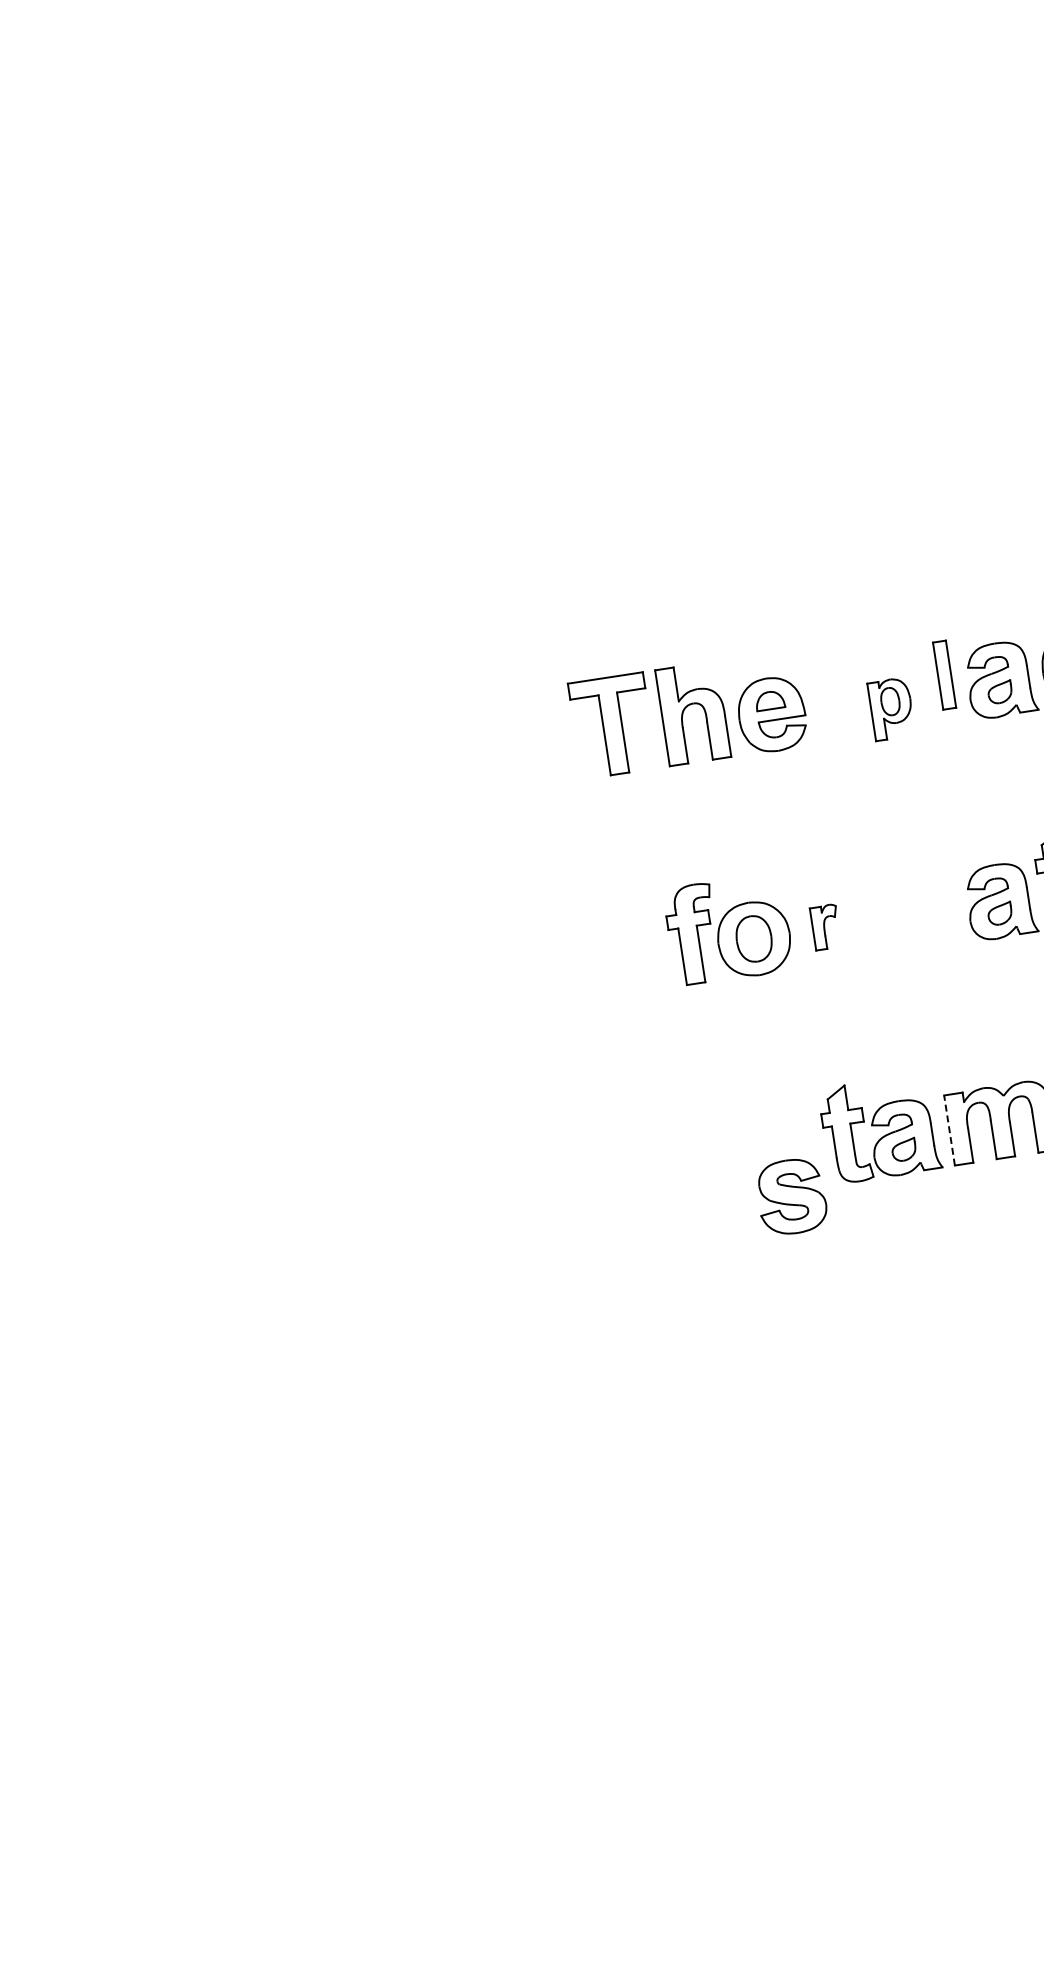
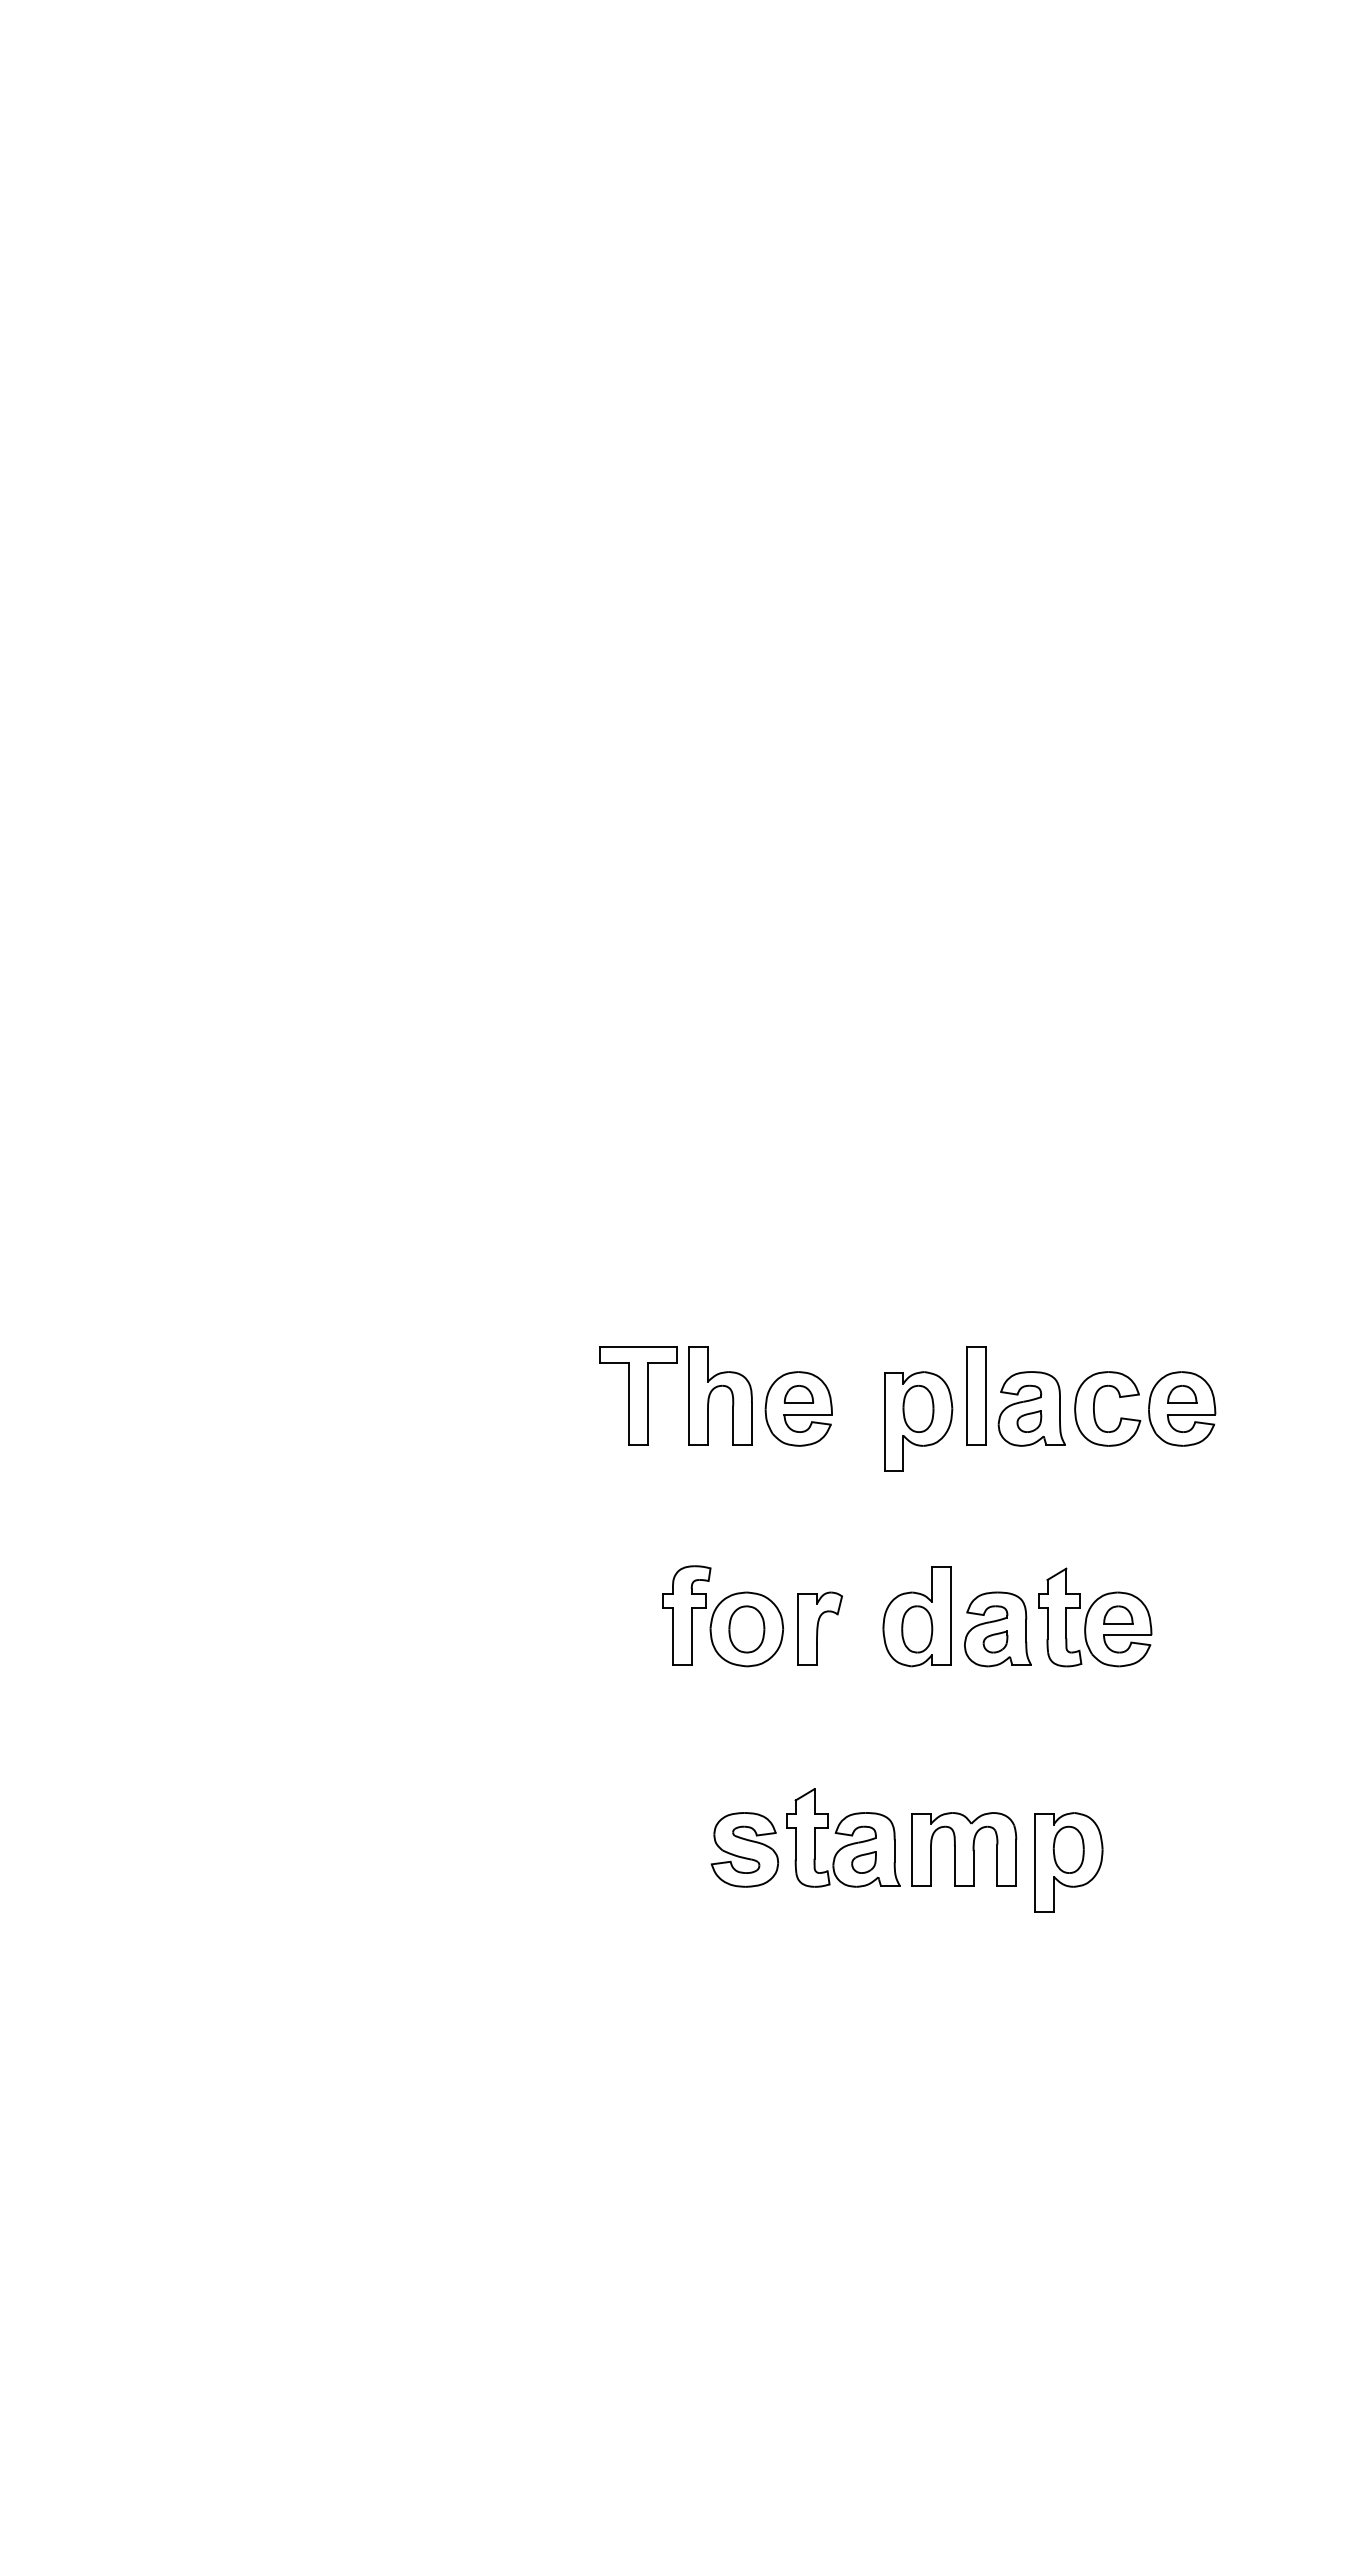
part: (944, 674) -> (976, 1395), size x1.43
part: (891, 709) -> (918, 1421), size x1.67
part: (918, 900) -> (916, 1616), added
part: (825, 927) -> (819, 1628), size x1.67
line: (949, 1130) -> (912, 1849), dashed -> solid
part: (791, 1196) -> (744, 1849), moved

